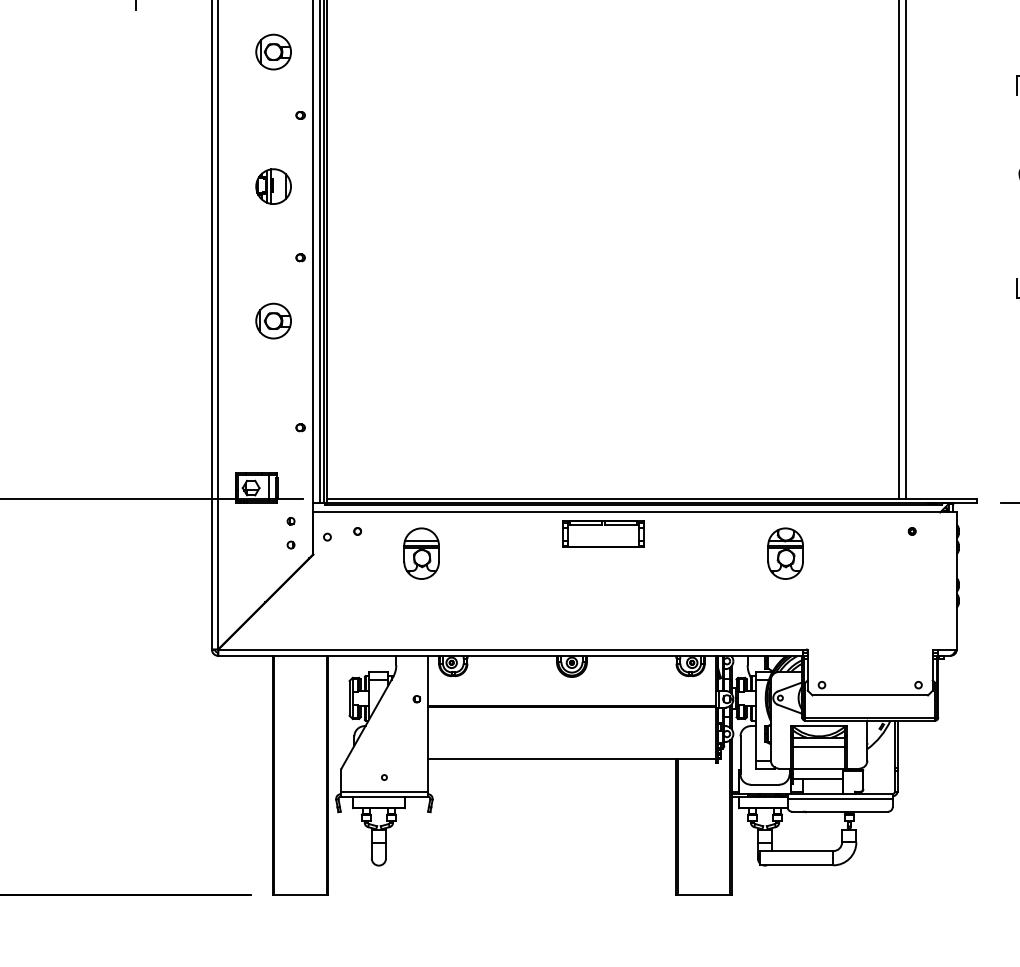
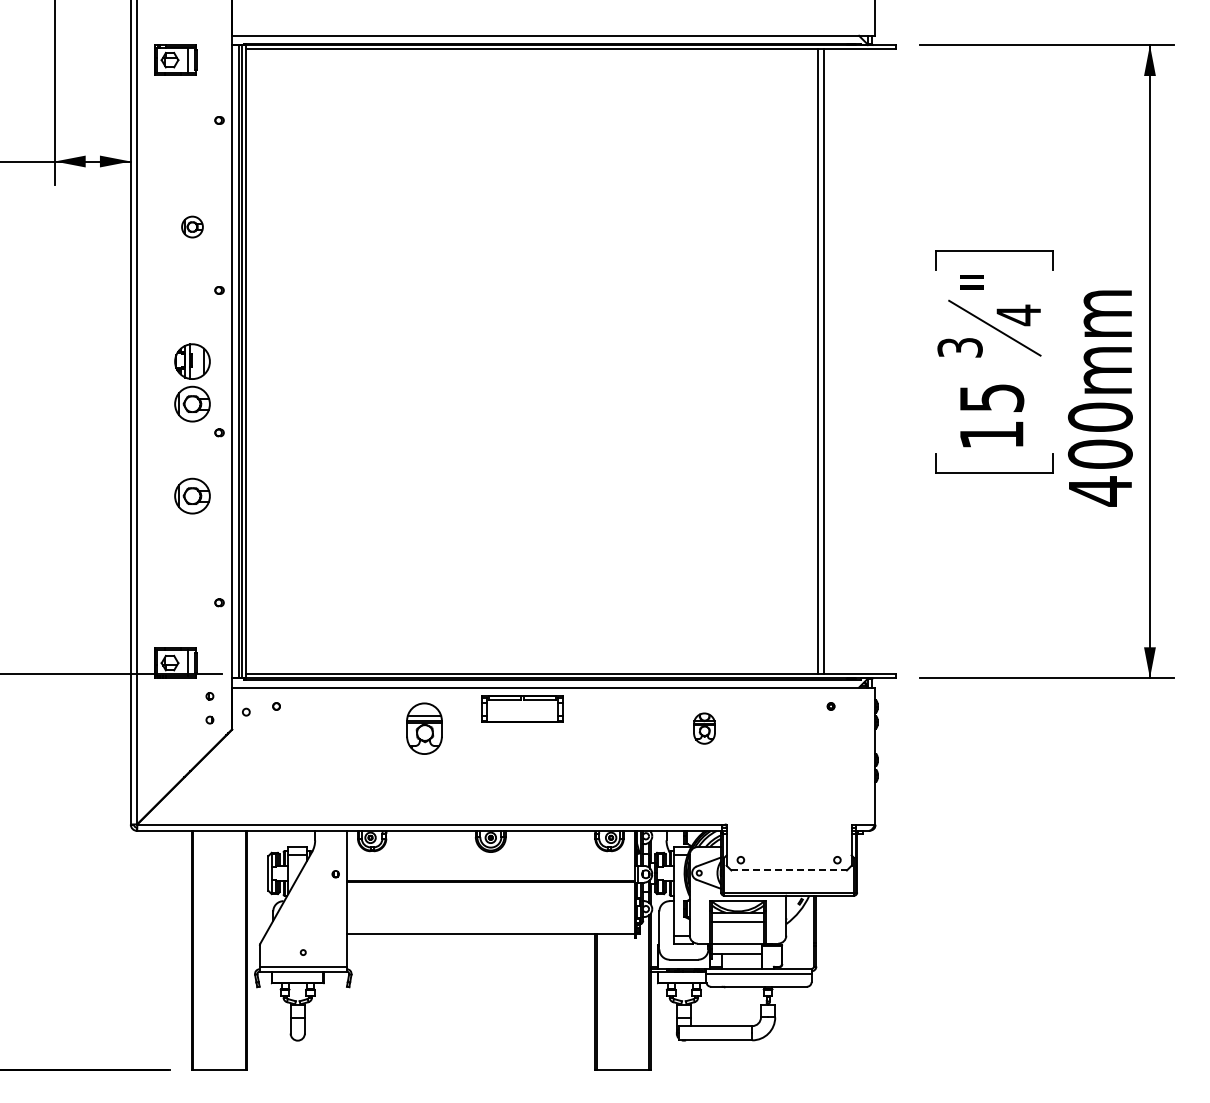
part: (273, 51) -> (192, 226), size x0.6
part: (273, 228) -> (192, 403), added
part: (421, 553) -> (424, 728), moved
part: (785, 553) -> (704, 728), size x0.6
line: (870, 695) -> (789, 870), solid -> dashed

